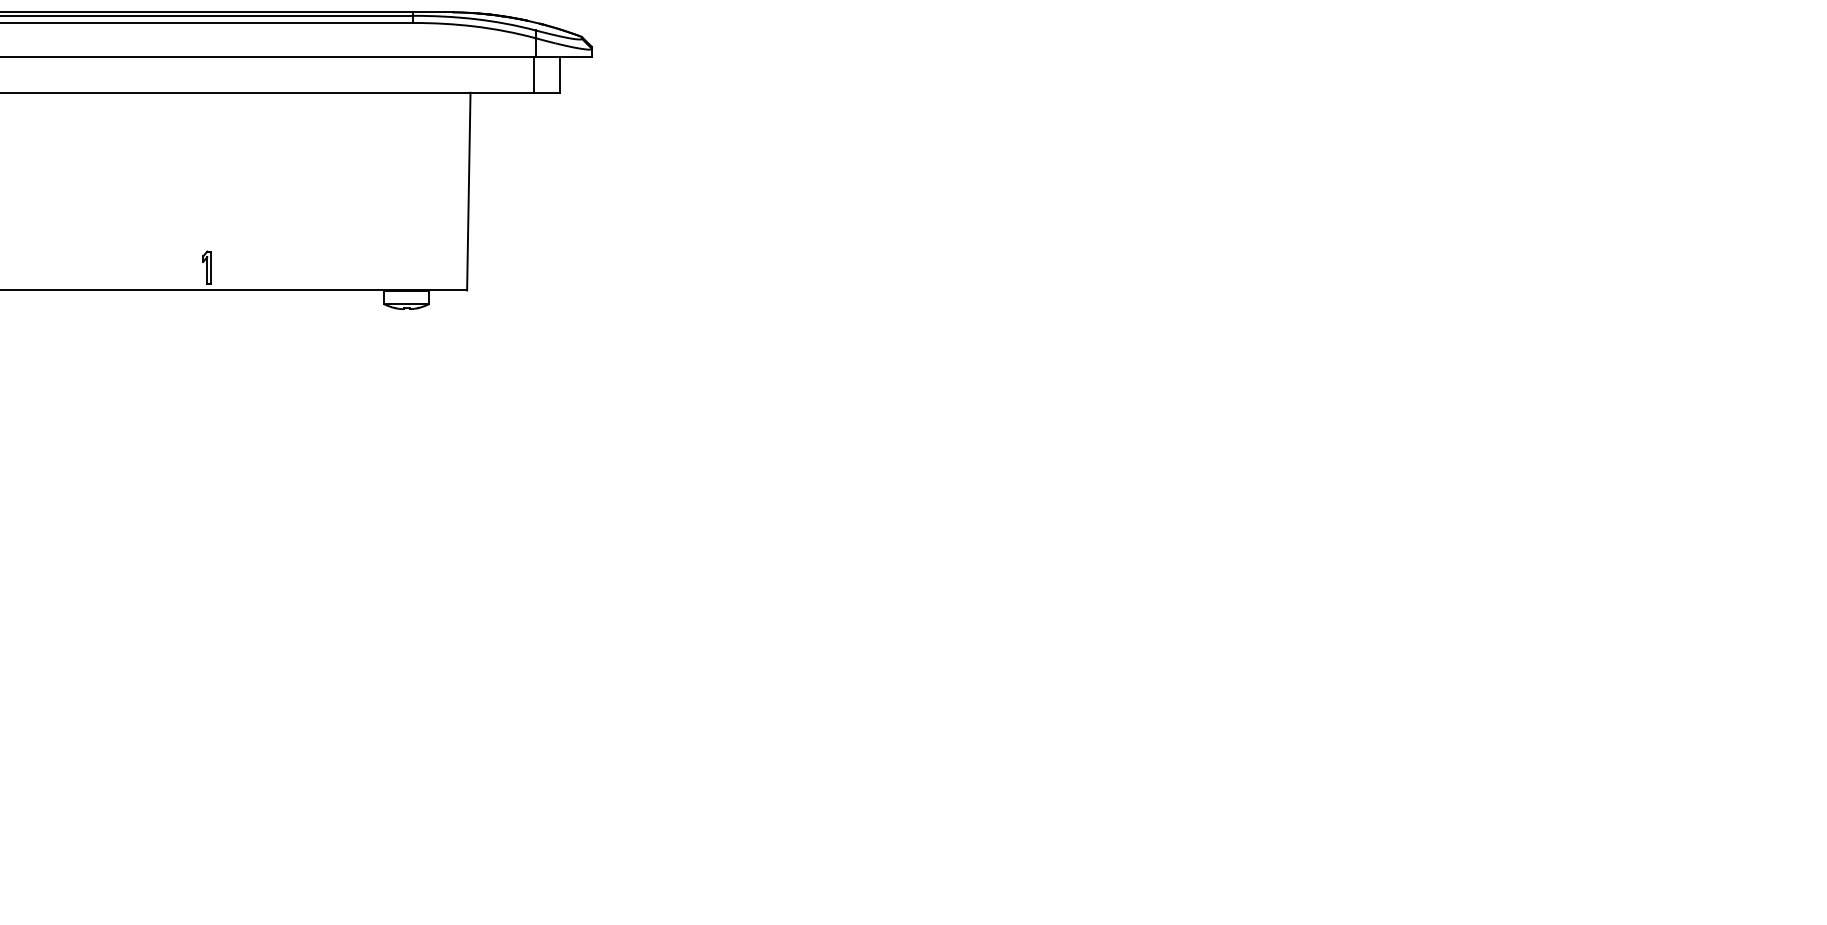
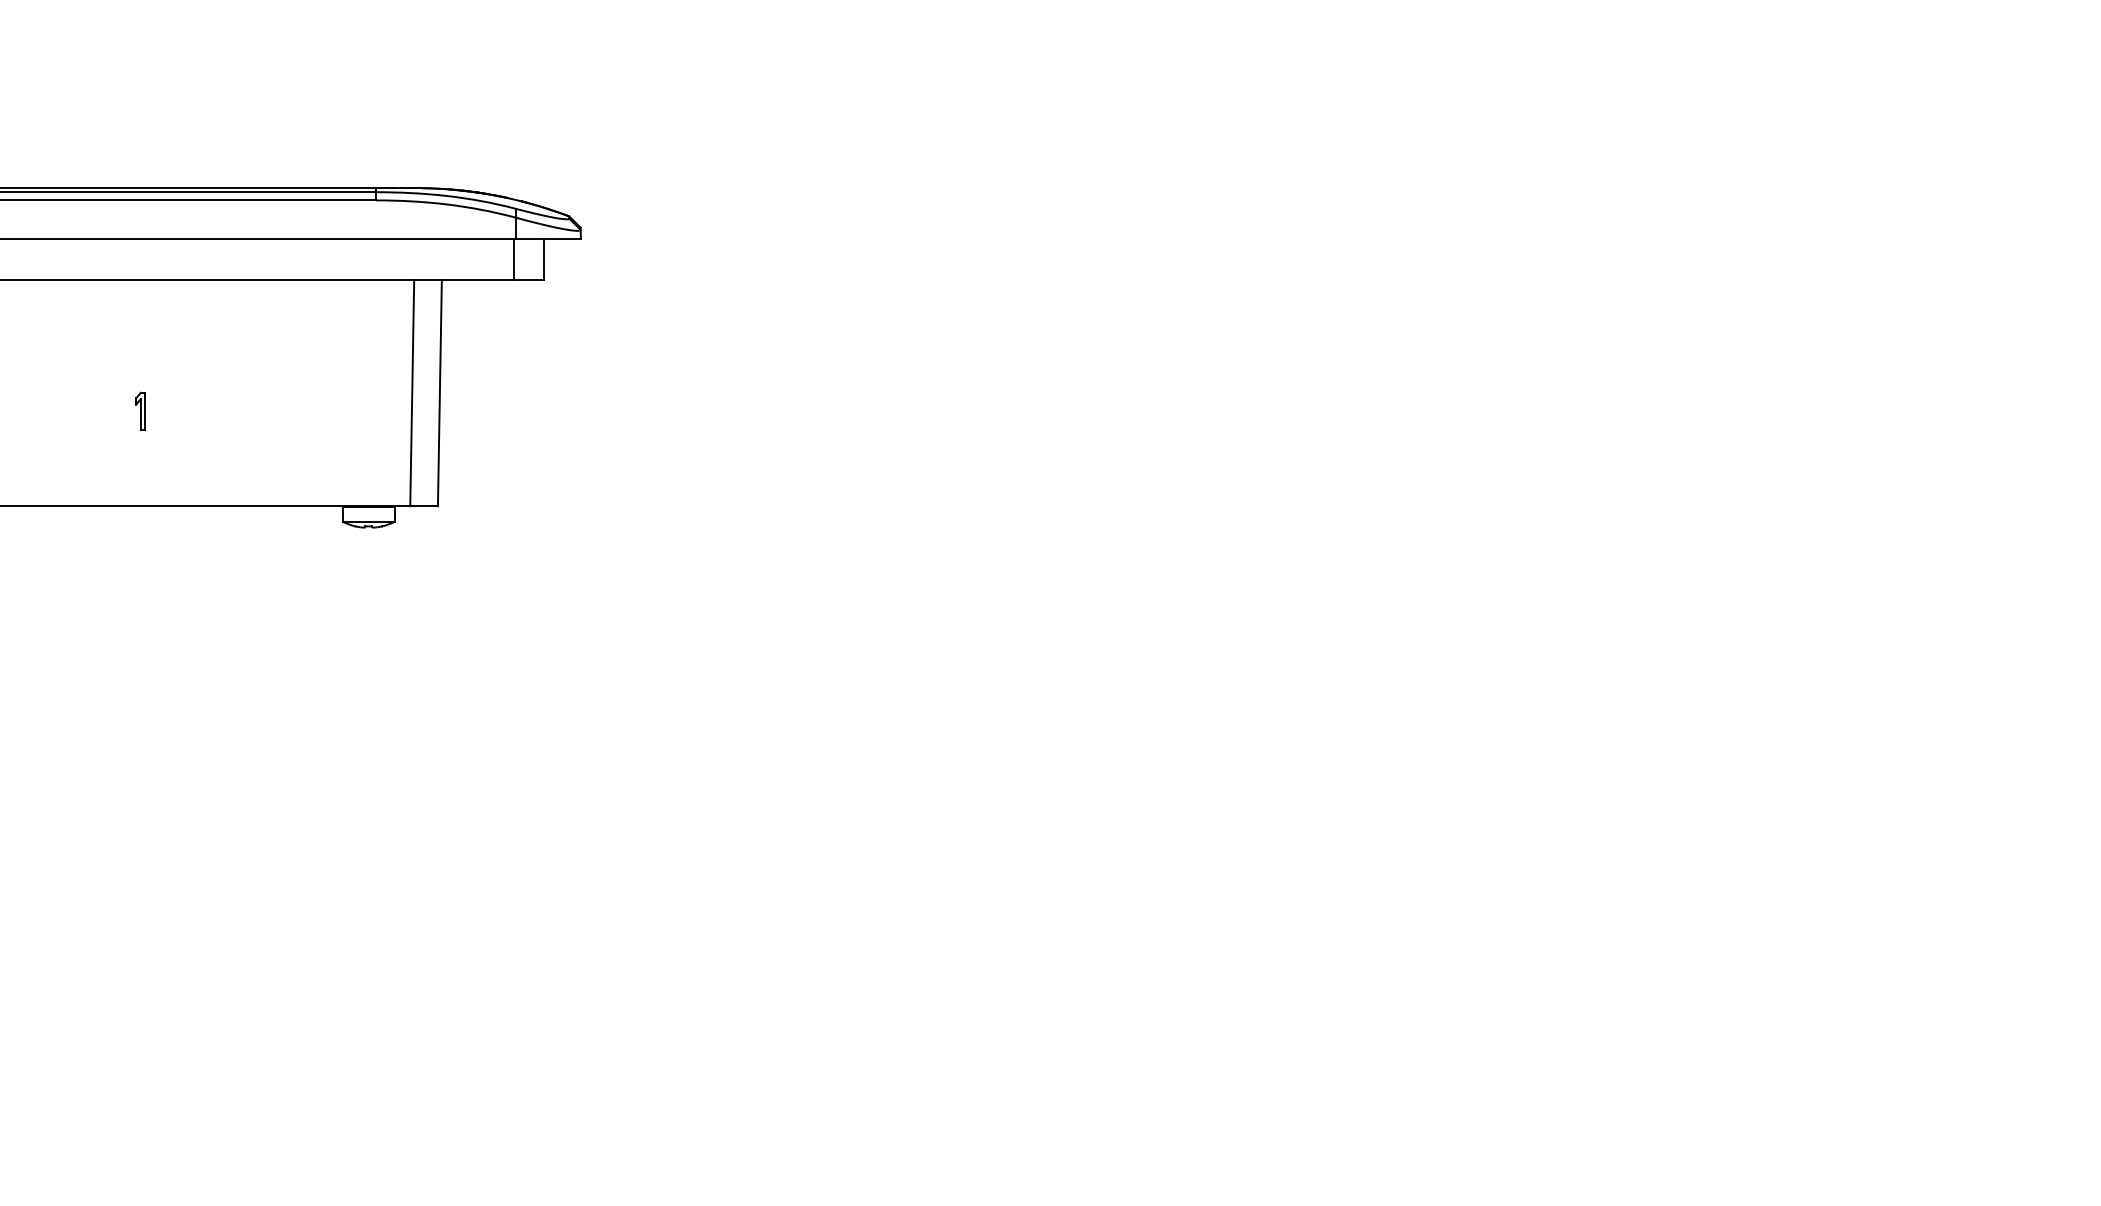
line: (444, 191) -> (412, 393), added
part: (206, 267) -> (140, 410), moved

